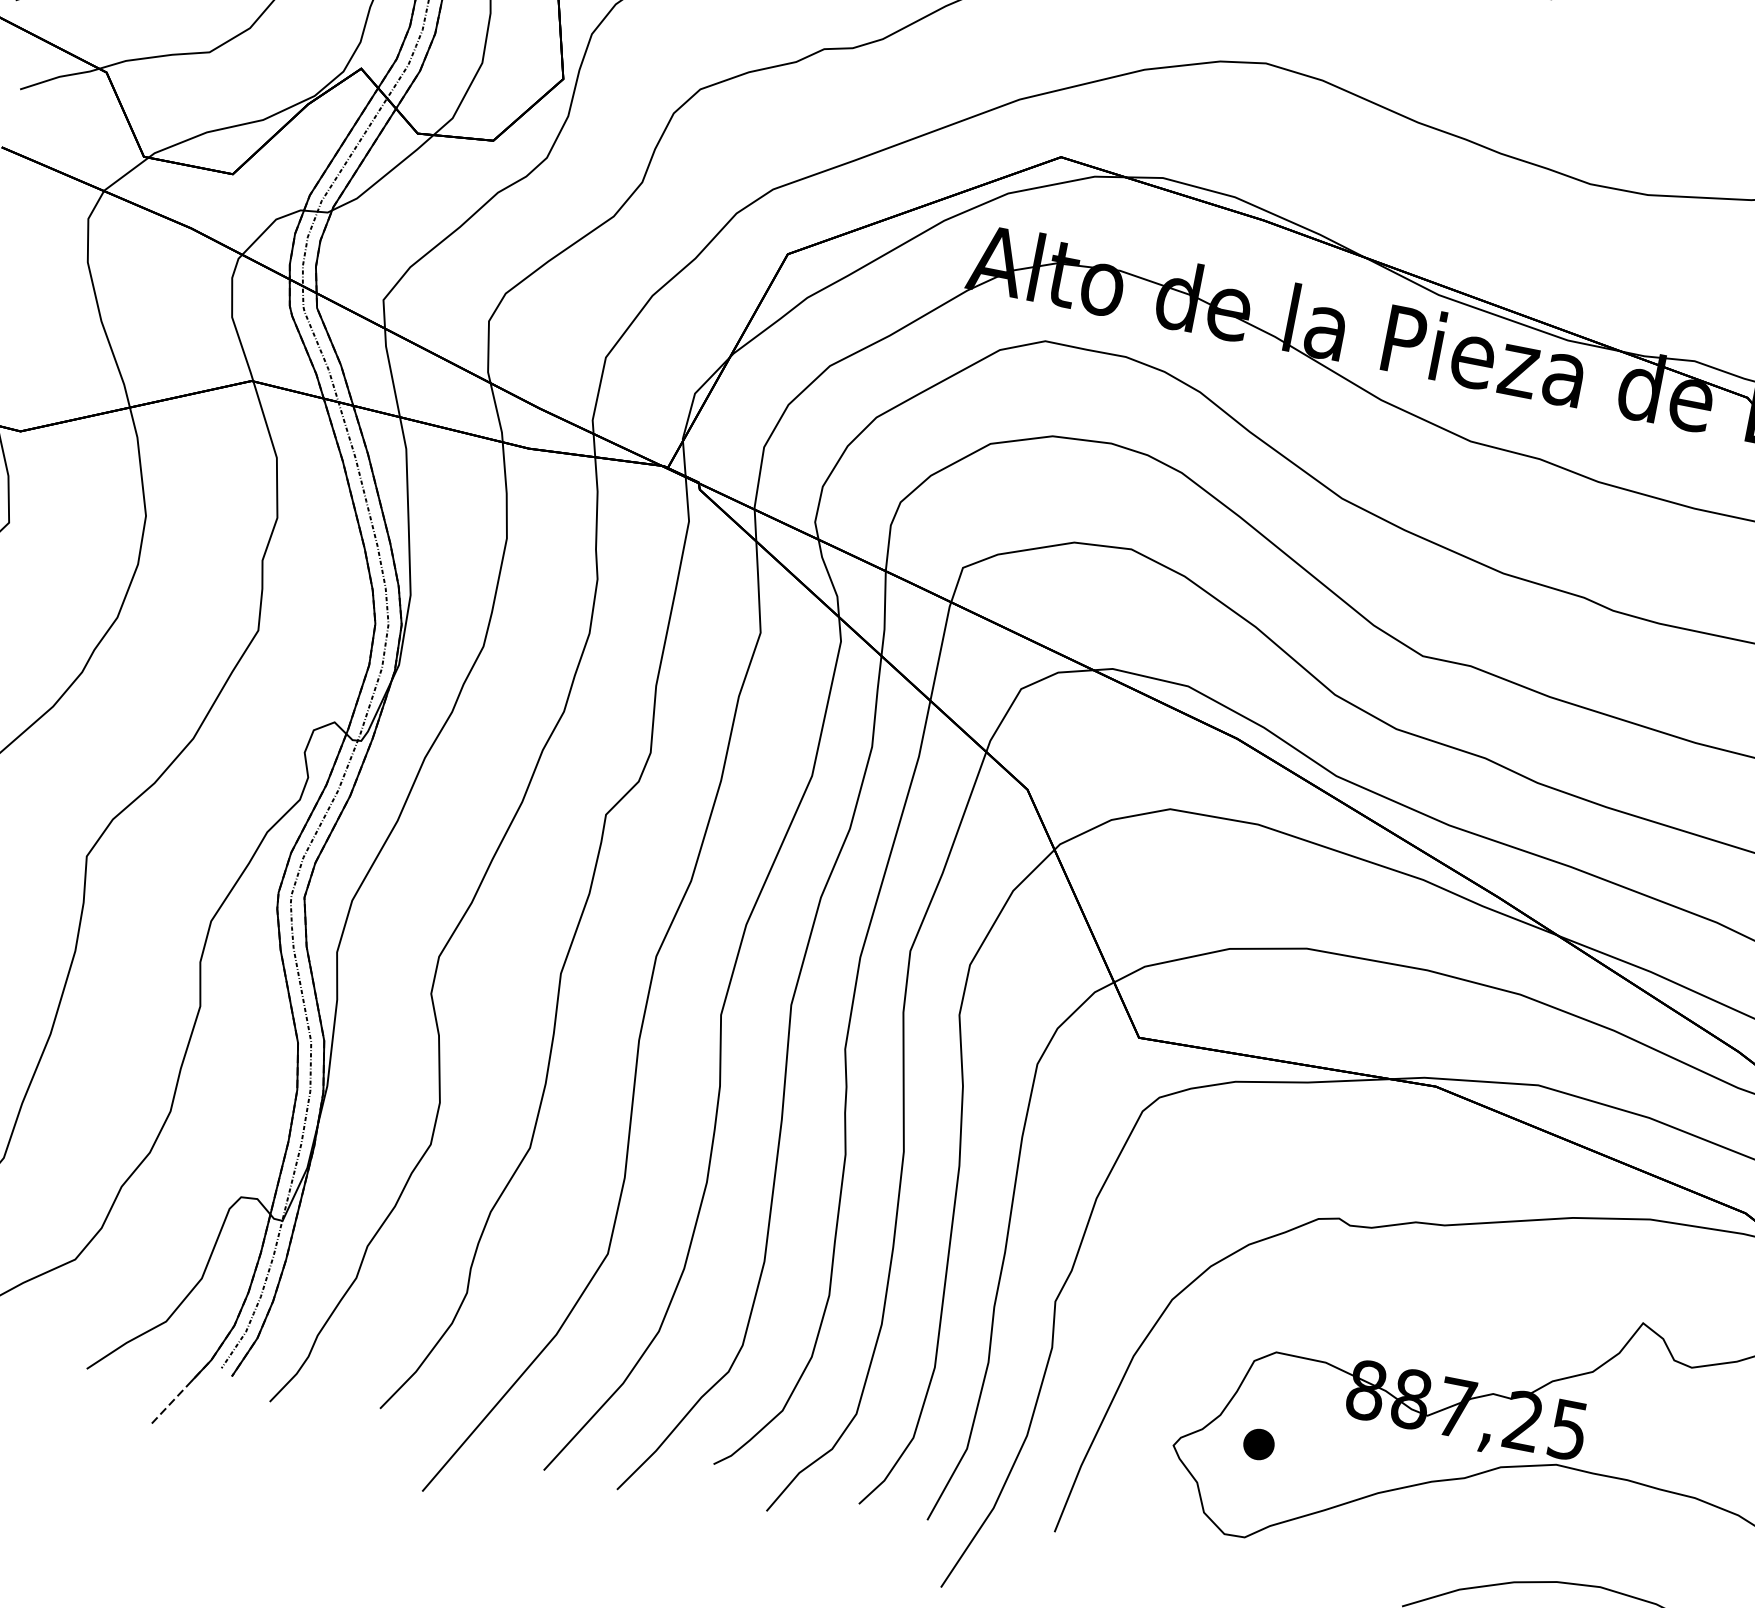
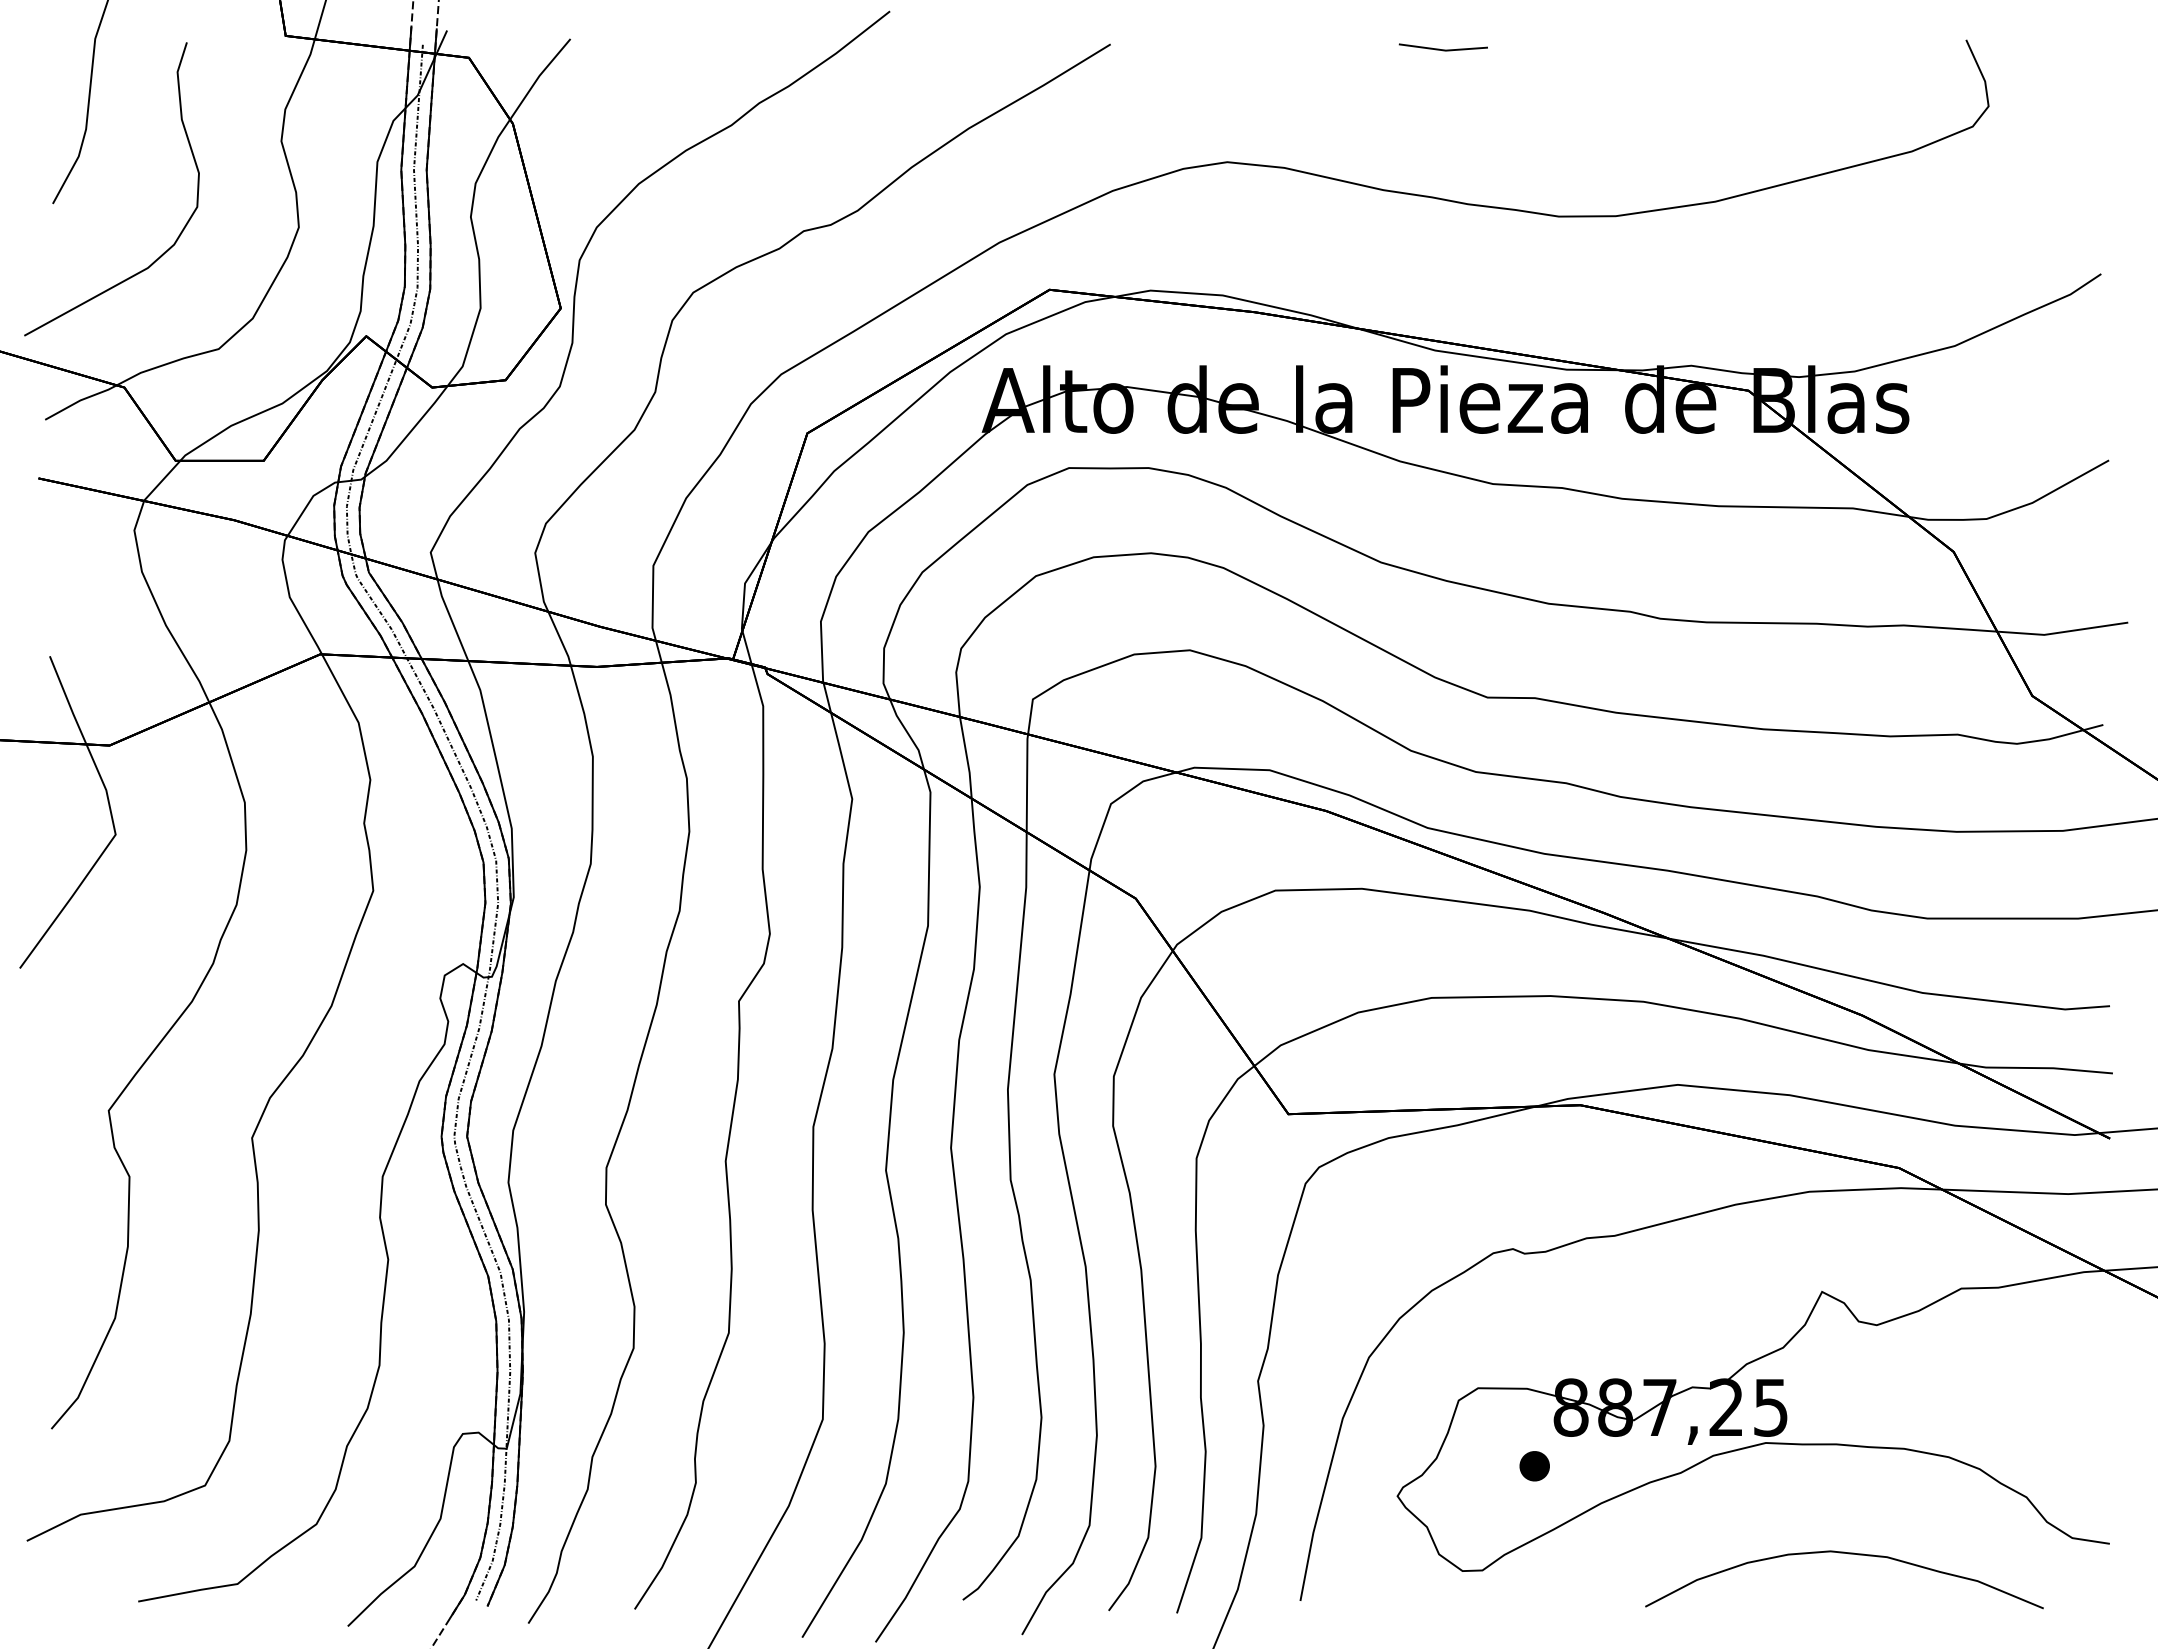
part: (1258, 1444) -> (1534, 1466), moved

